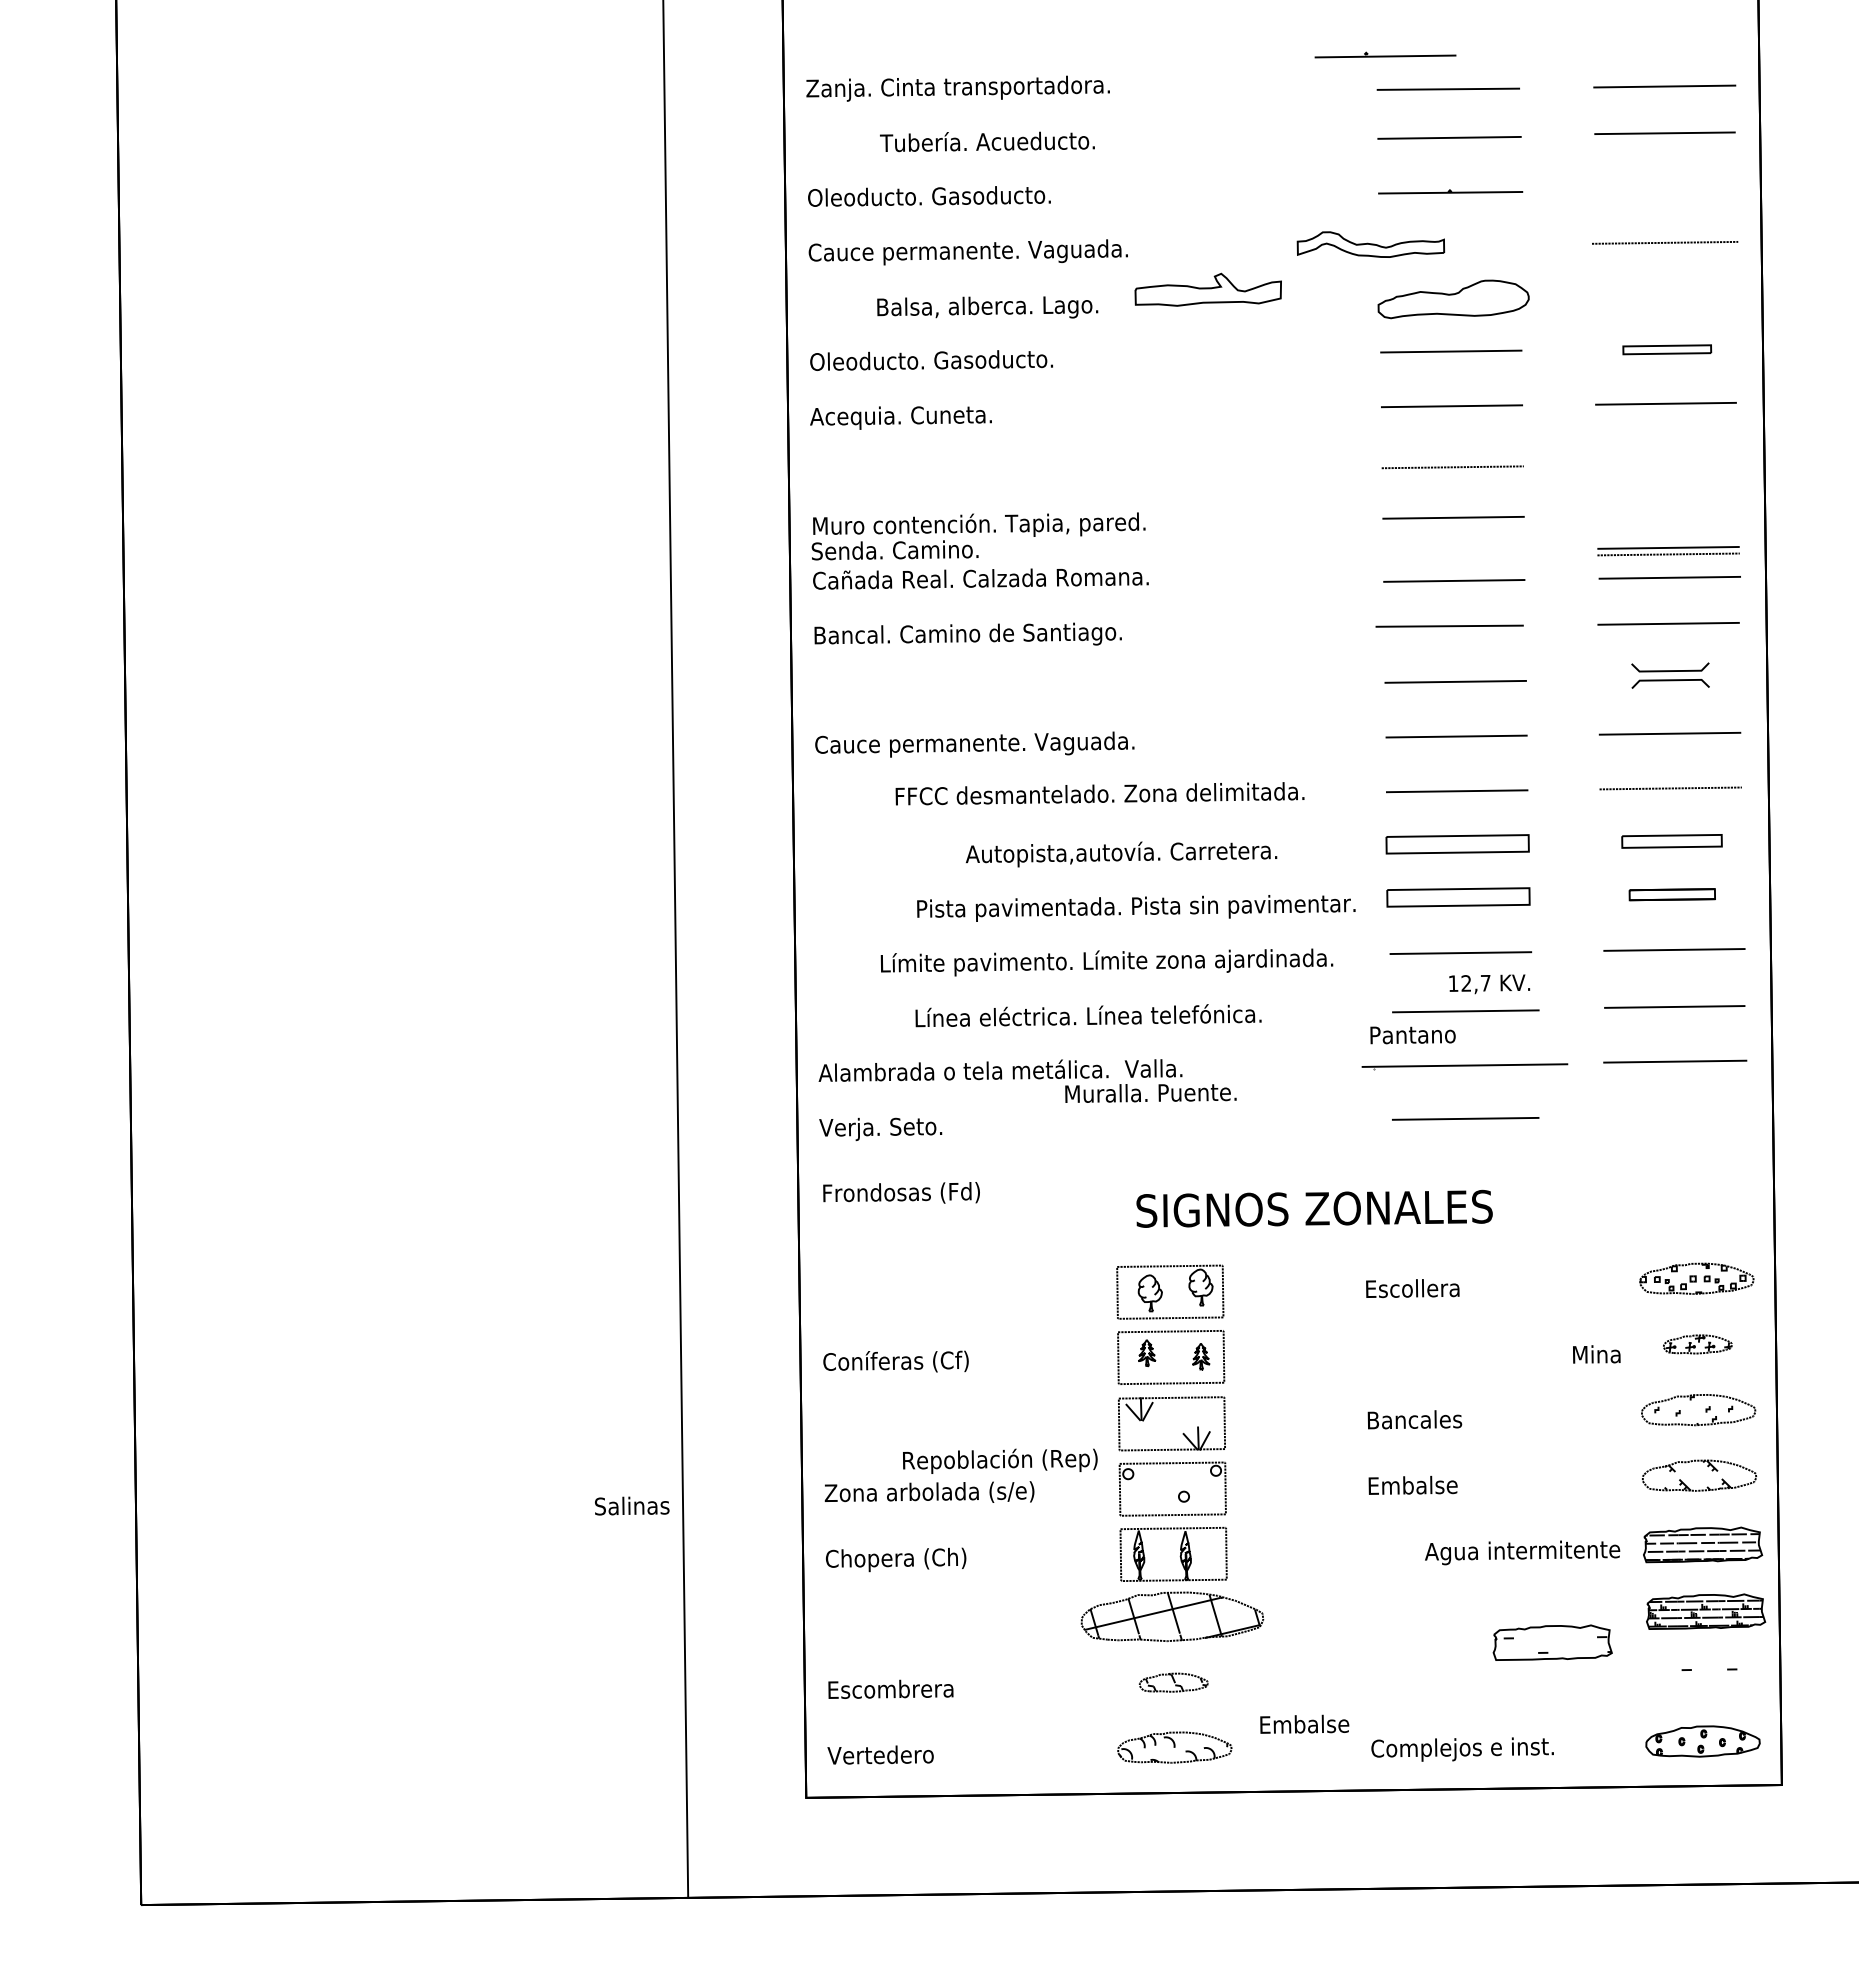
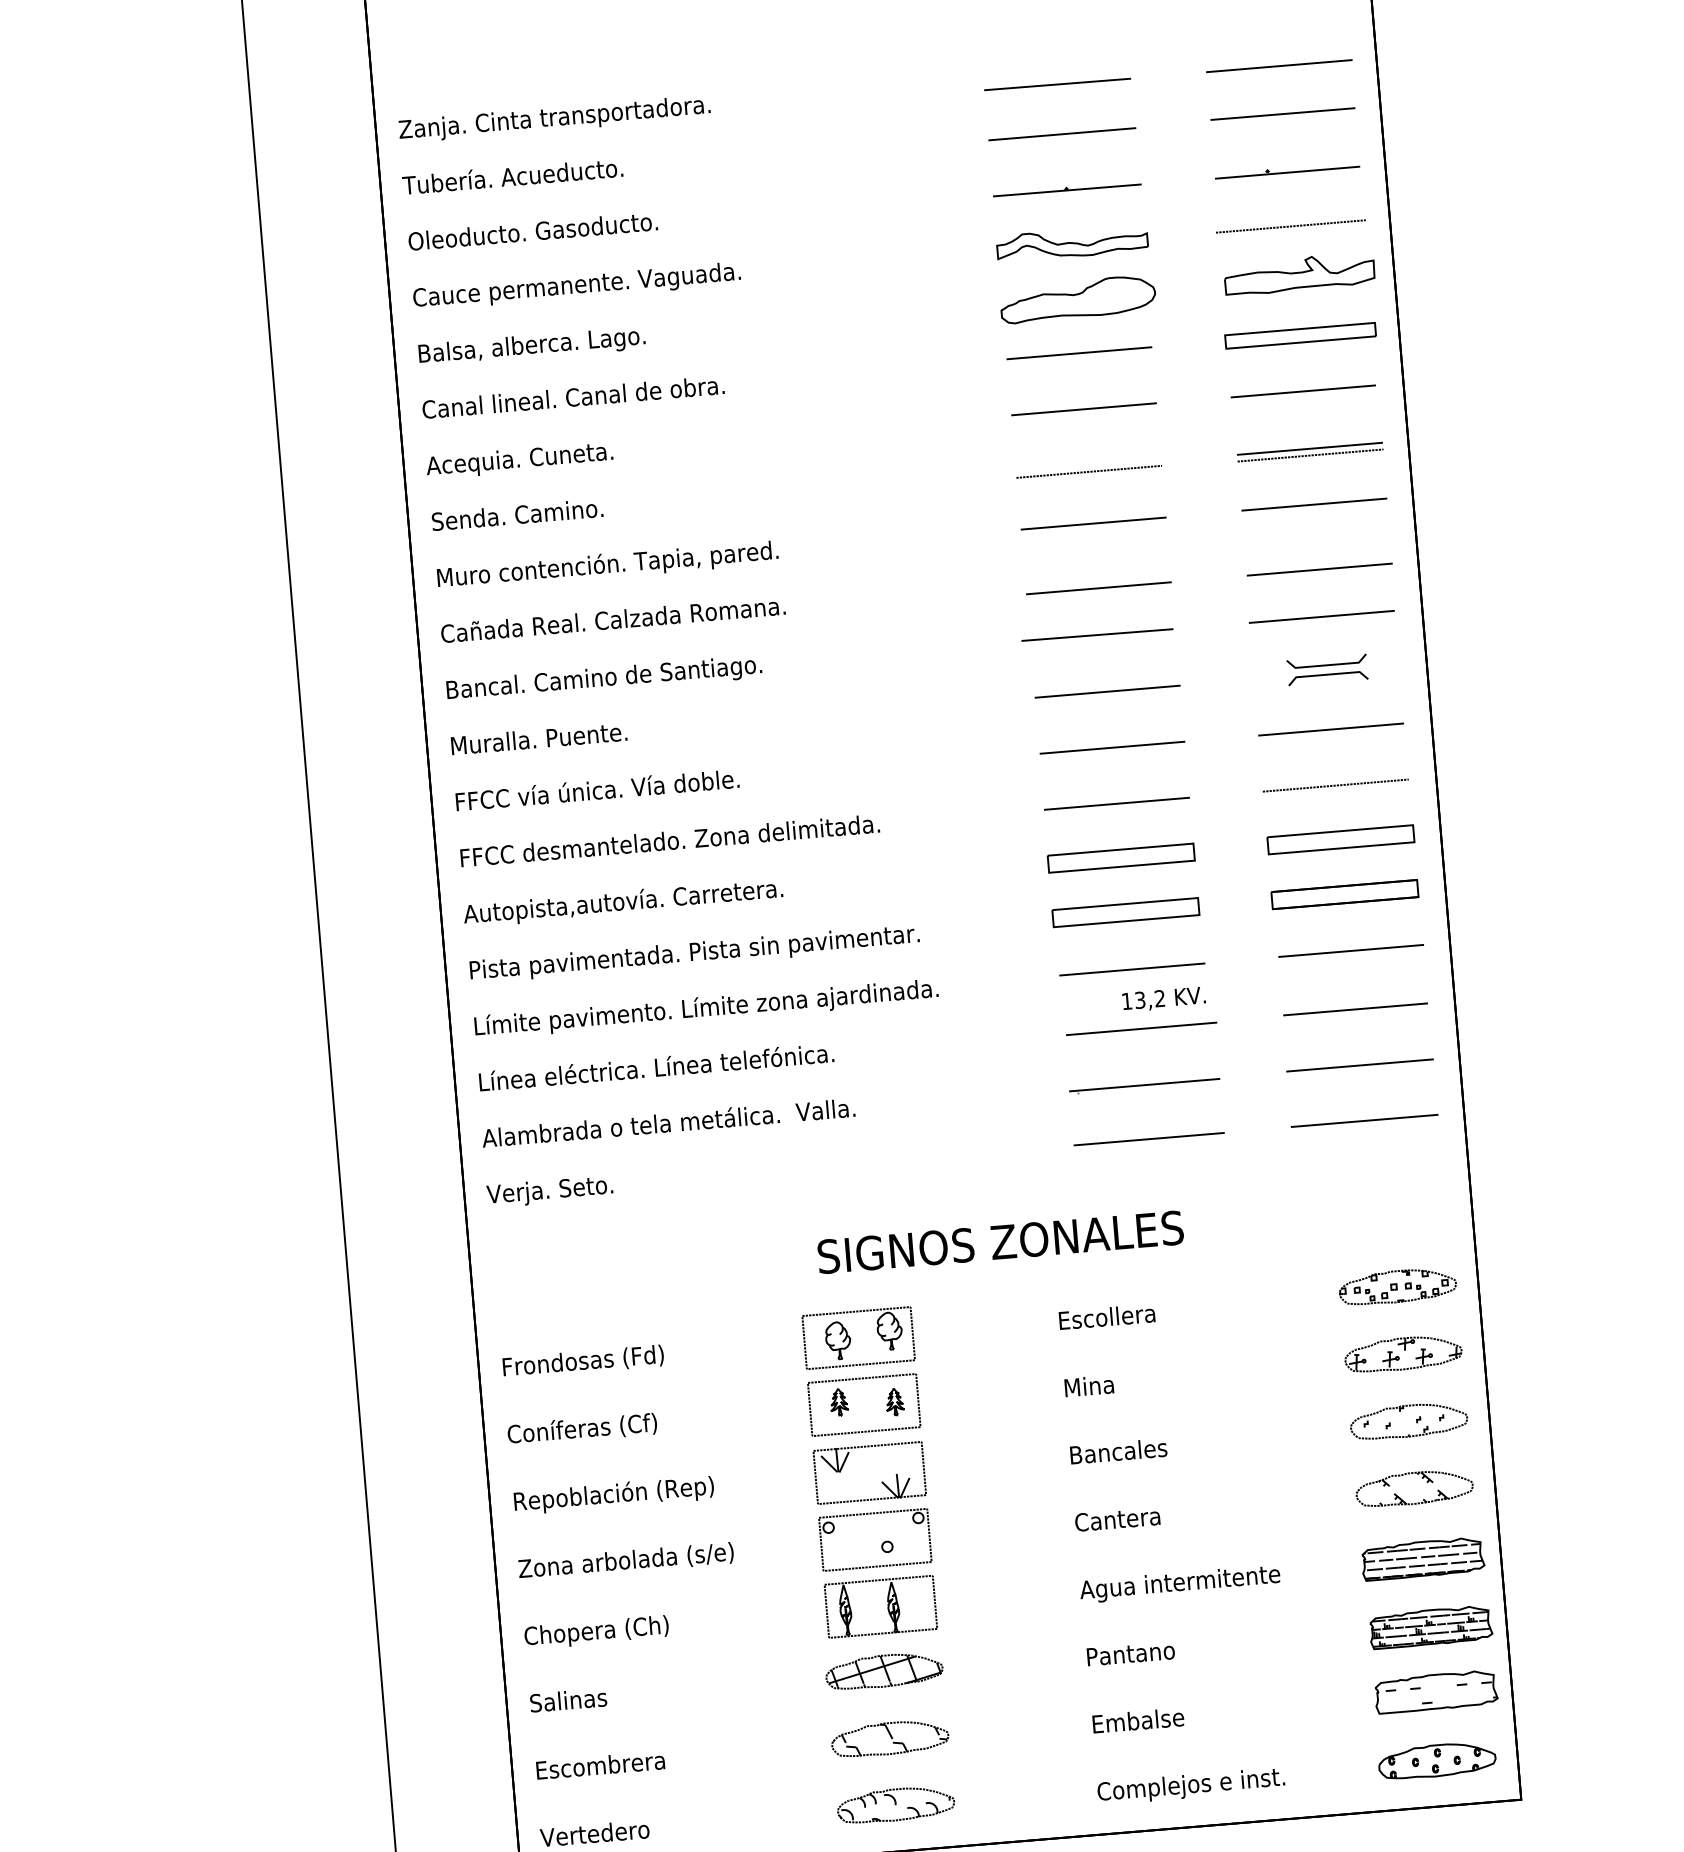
part: (1385, 54) -> (1287, 170), moved
text: (987, 141) -> (512, 176), moved
part: (1370, 244) -> (1071, 243), moved
part: (1207, 289) -> (1298, 273), moved
text: (987, 307) -> (531, 346), moved
part: (1667, 349) -> (1301, 335), size x1.67
text: (959, 359) -> (575, 396), Oleoducto. Gasoducto. -> Canal lineal. Canal de obra.
line: (1668, 514) -> (1313, 504), added
text: (894, 550) -> (516, 515), moved
part: (1668, 551) -> (1310, 452), moved
text: (974, 744) -> (618, 790), Cauce permanente. Vaguada. -> FFCC vía única. Vía doble.
text: (1099, 793) -> (669, 840), moved
part: (1671, 841) -> (1340, 839), size x1.43
text: (1121, 854) -> (623, 903), moved
part: (1672, 894) -> (1345, 894), size x1.67
text: (1136, 908) -> (694, 954), moved
text: (1106, 962) -> (706, 1009), moved
text: (1475, 982) -> (1149, 998), 12,7 -> 13,2
text: (1088, 1015) -> (656, 1067), moved
text: (1412, 1035) -> (1130, 1654), moved
part: (1464, 1067) -> (1144, 1086), size x0.71
text: (1150, 1093) -> (538, 739), moved
line: (1675, 1115) -> (1364, 1120), added
text: (901, 1192) -> (583, 1360), moved
part: (1697, 1344) -> (1403, 1353), size x1.67
text: (1596, 1354) -> (1088, 1386), moved
text: (1000, 1460) -> (614, 1494), moved
text: (1412, 1485) -> (1120, 1519), Embalse -> Cantera
text: (632, 1505) -> (568, 1699), moved
text: (1522, 1552) -> (1180, 1583), moved
part: (1172, 1617) -> (884, 1671), size x0.62
part: (1552, 1642) -> (1436, 1691), moved
part: (1173, 1682) -> (889, 1738), size x1.67
text: (1304, 1723) -> (1138, 1719), moved

